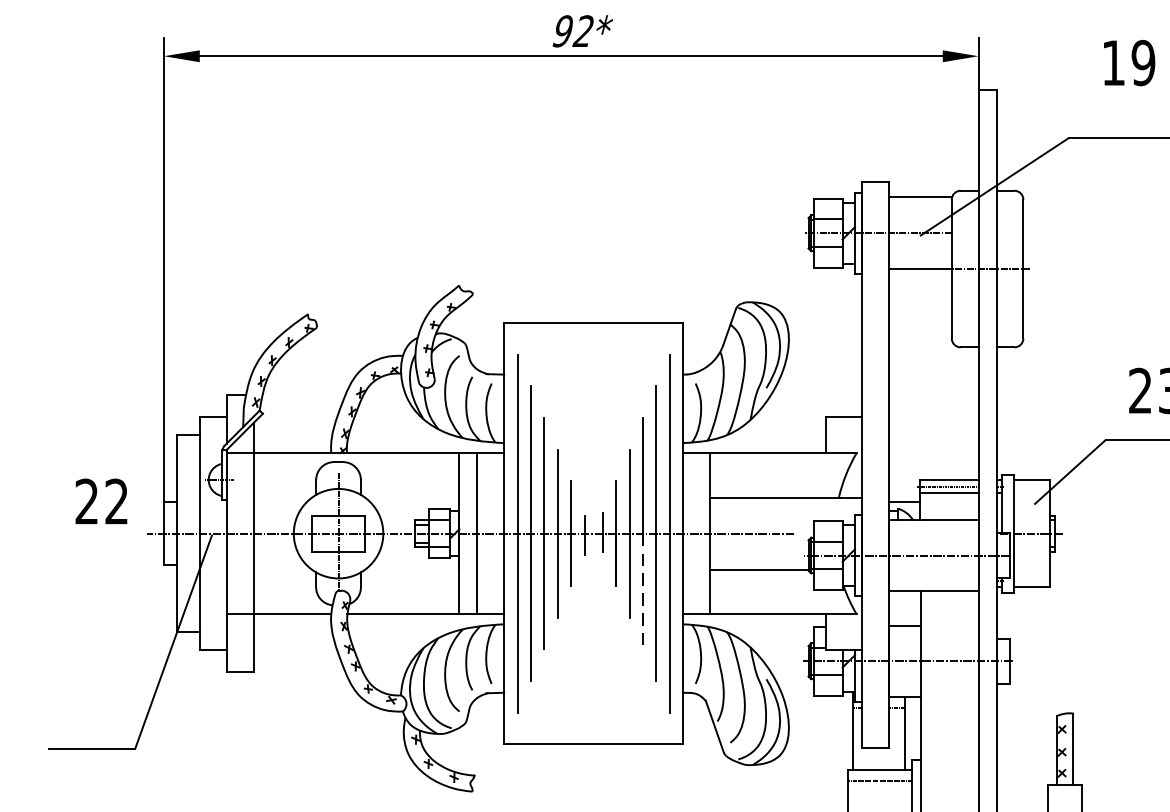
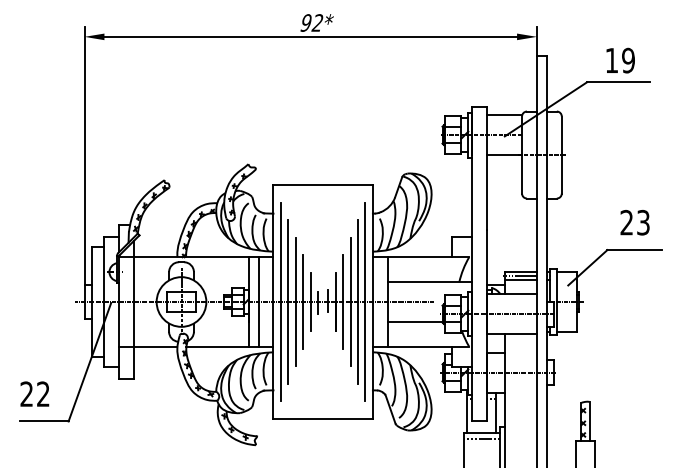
text: (1129, 62) -> (620, 60), moved
text: (100, 500) -> (34, 393), moved
line: (642, 592) -> (350, 334), dashed -> solid

